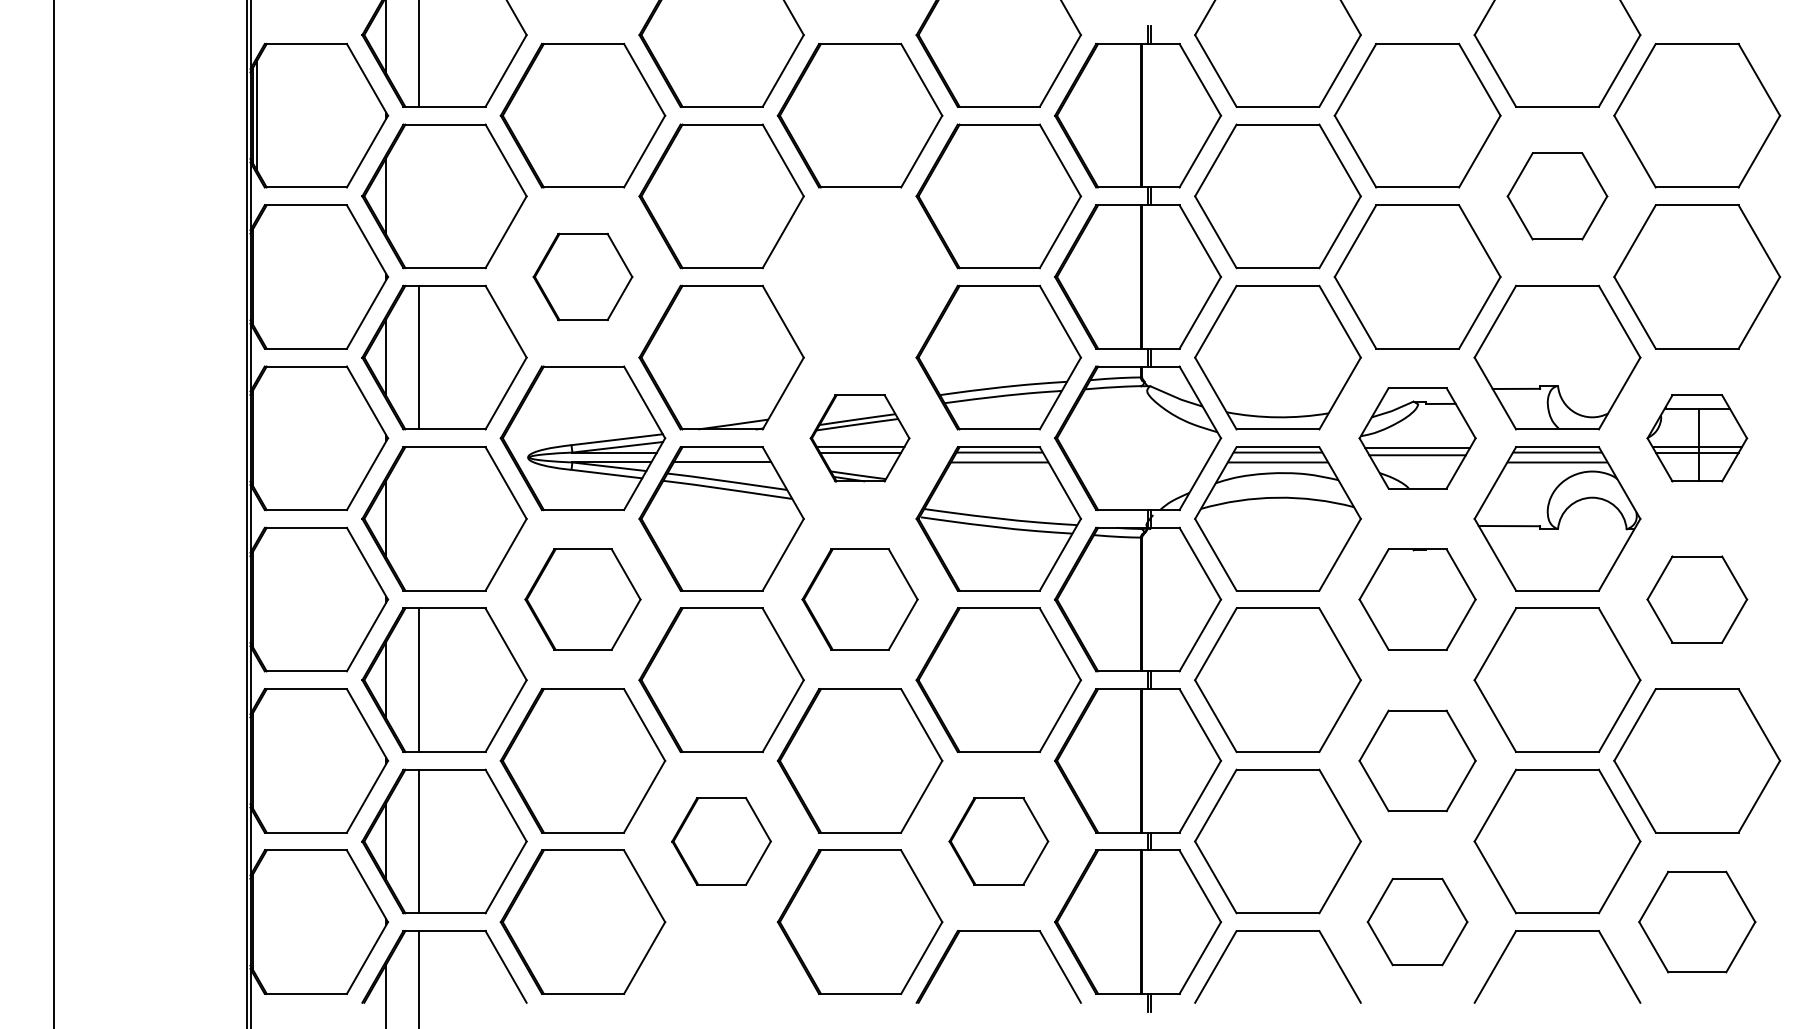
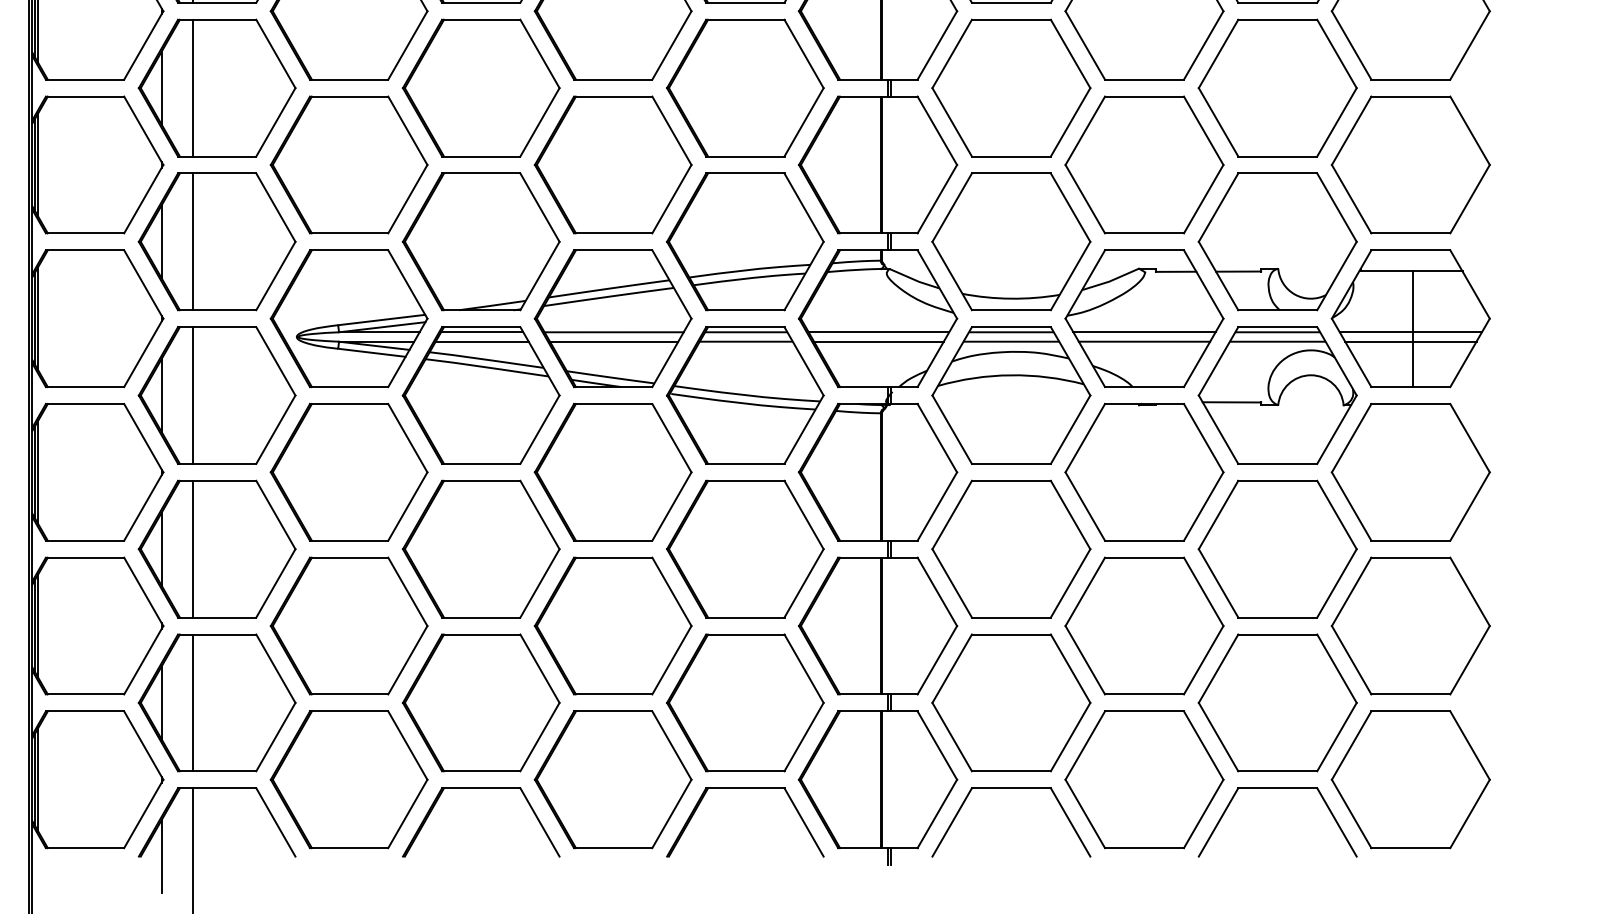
line: (418, 196) -> (192, 88), added
part: (1557, 196) -> (1277, 88), size x1.67
line: (256, 276) -> (38, 164), added
part: (582, 276) -> (348, 164), size x1.67
part: (859, 276) -> (612, 164), added
line: (256, 437) -> (38, 317), added
part: (859, 438) -> (612, 318), size x1.67
part: (1417, 438) -> (1144, 318), size x1.43
part: (1697, 438) -> (1411, 318), size x1.67
line: (722, 452) -> (482, 332), added
line: (1138, 452) -> (878, 332), added
line: (1138, 462) -> (878, 341), added
line: (418, 518) -> (192, 395), added
line: (256, 599) -> (38, 472), added
part: (582, 599) -> (348, 472), size x1.43
part: (859, 599) -> (612, 472), size x1.43
part: (1417, 599) -> (1144, 472), size x1.43
part: (1697, 599) -> (1411, 472), size x1.67
line: (256, 760) -> (38, 625), added
part: (1417, 760) -> (1144, 625), size x1.43
part: (721, 841) -> (481, 702), size x1.67
part: (998, 841) -> (745, 702), size x1.67
line: (256, 921) -> (38, 779), added
part: (1417, 921) -> (1144, 779), size x1.67
part: (1697, 921) -> (1411, 779), size x1.43
part: (721, 931) -> (481, 788), added

